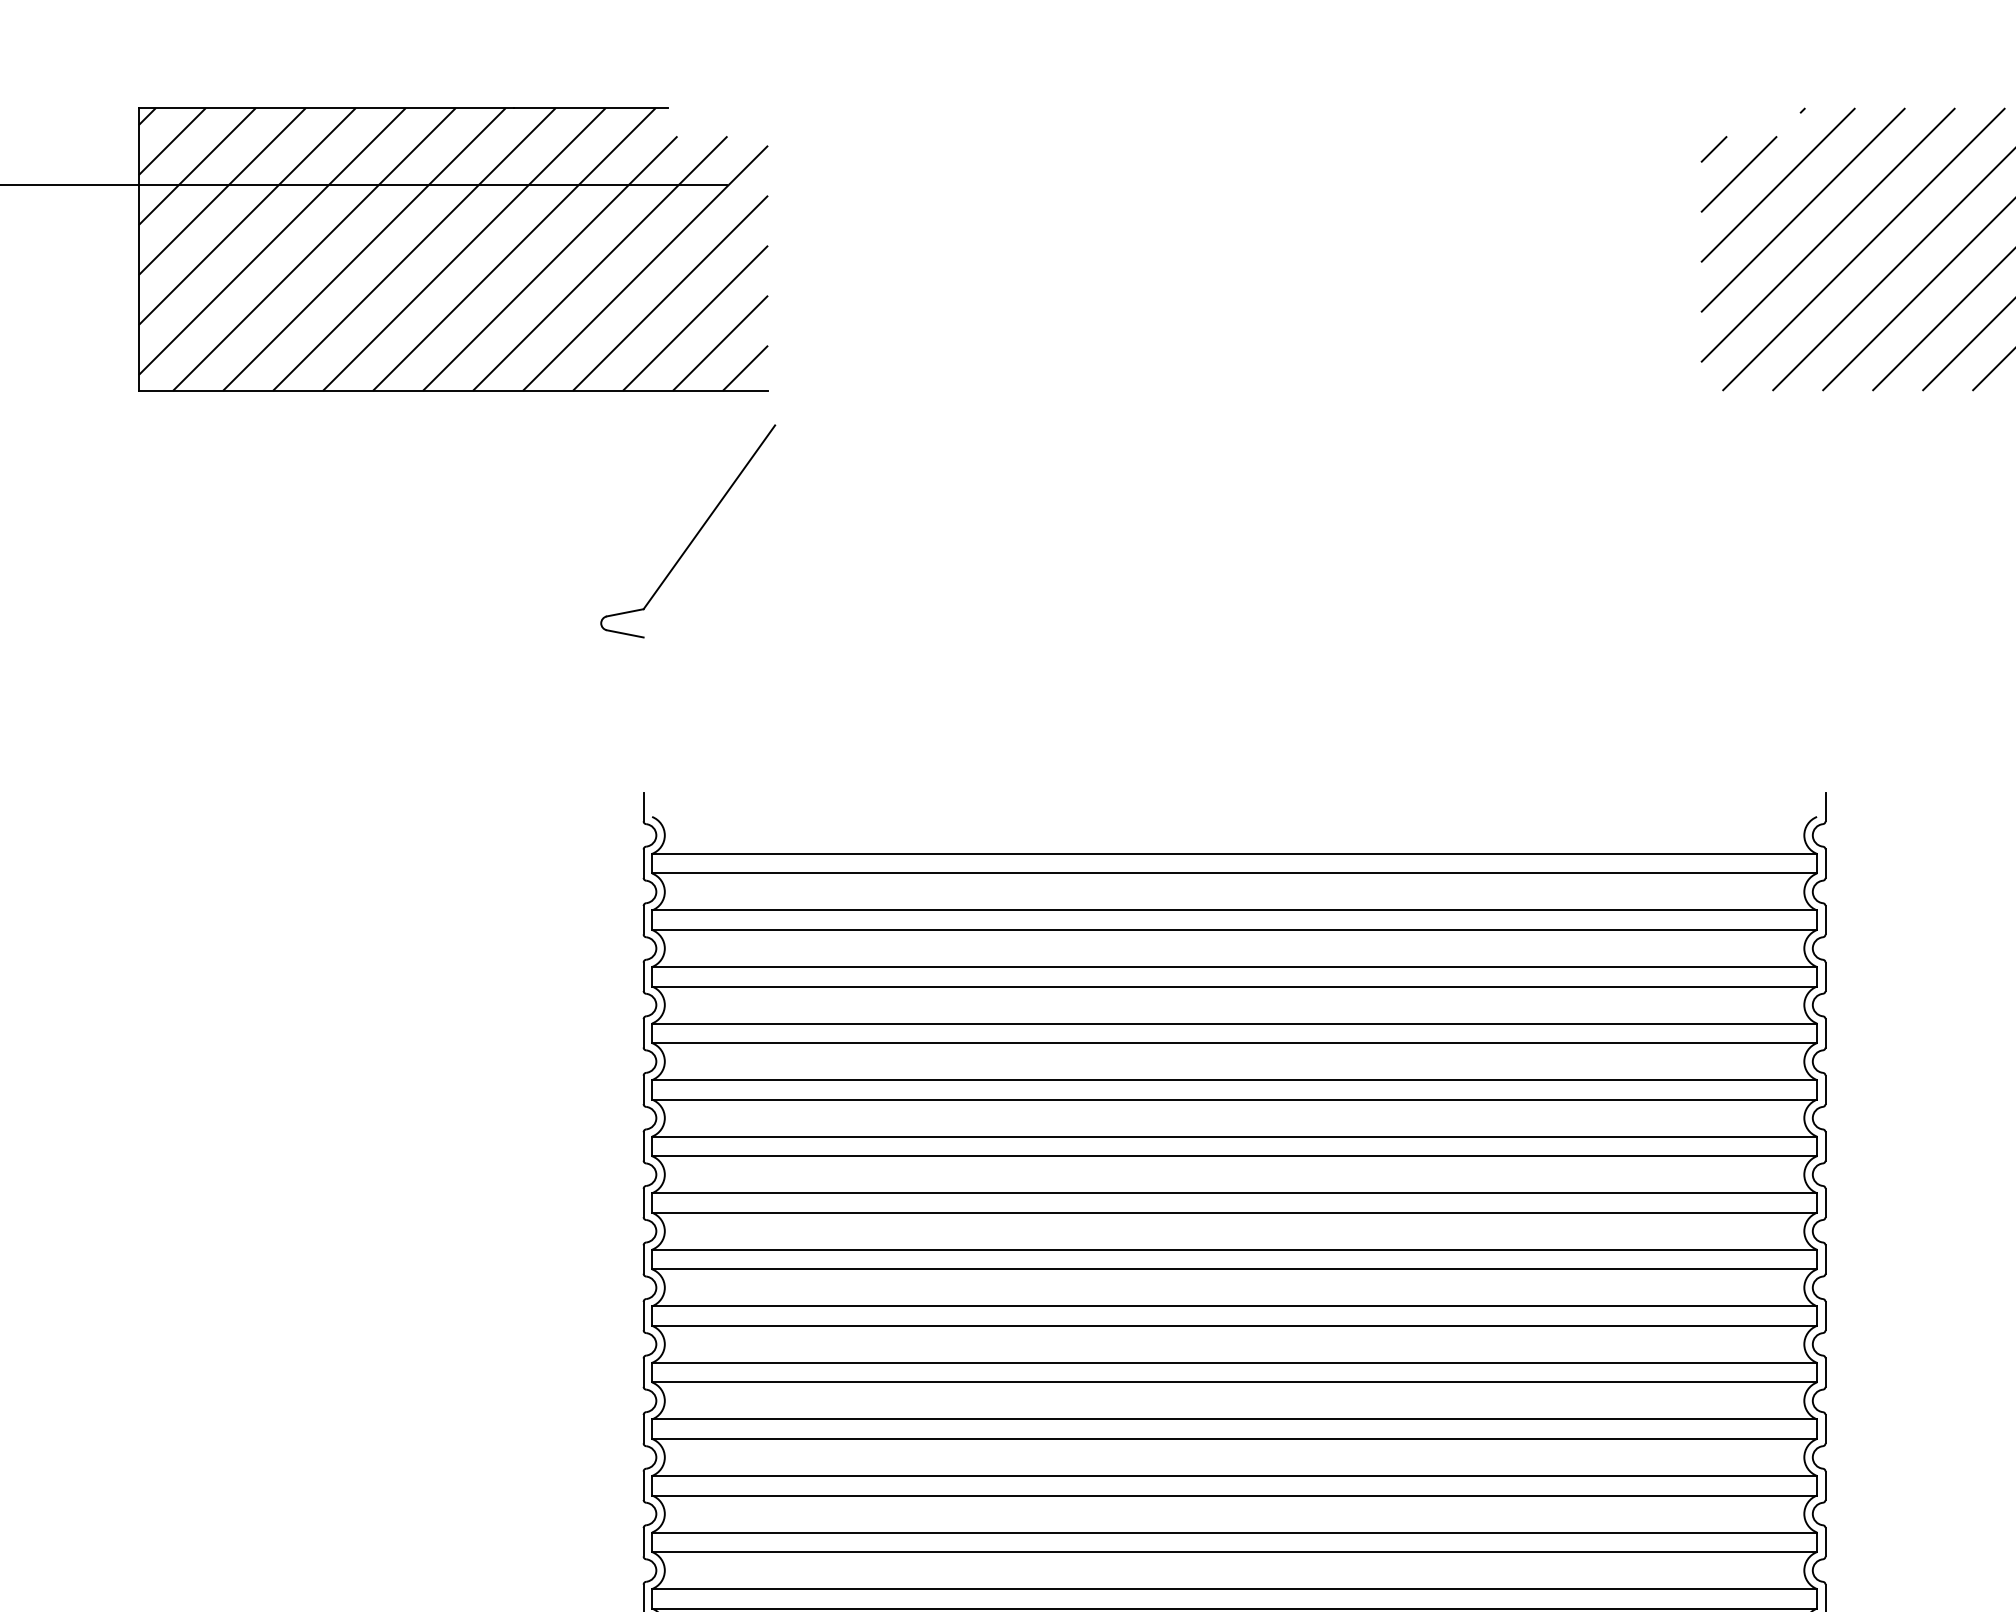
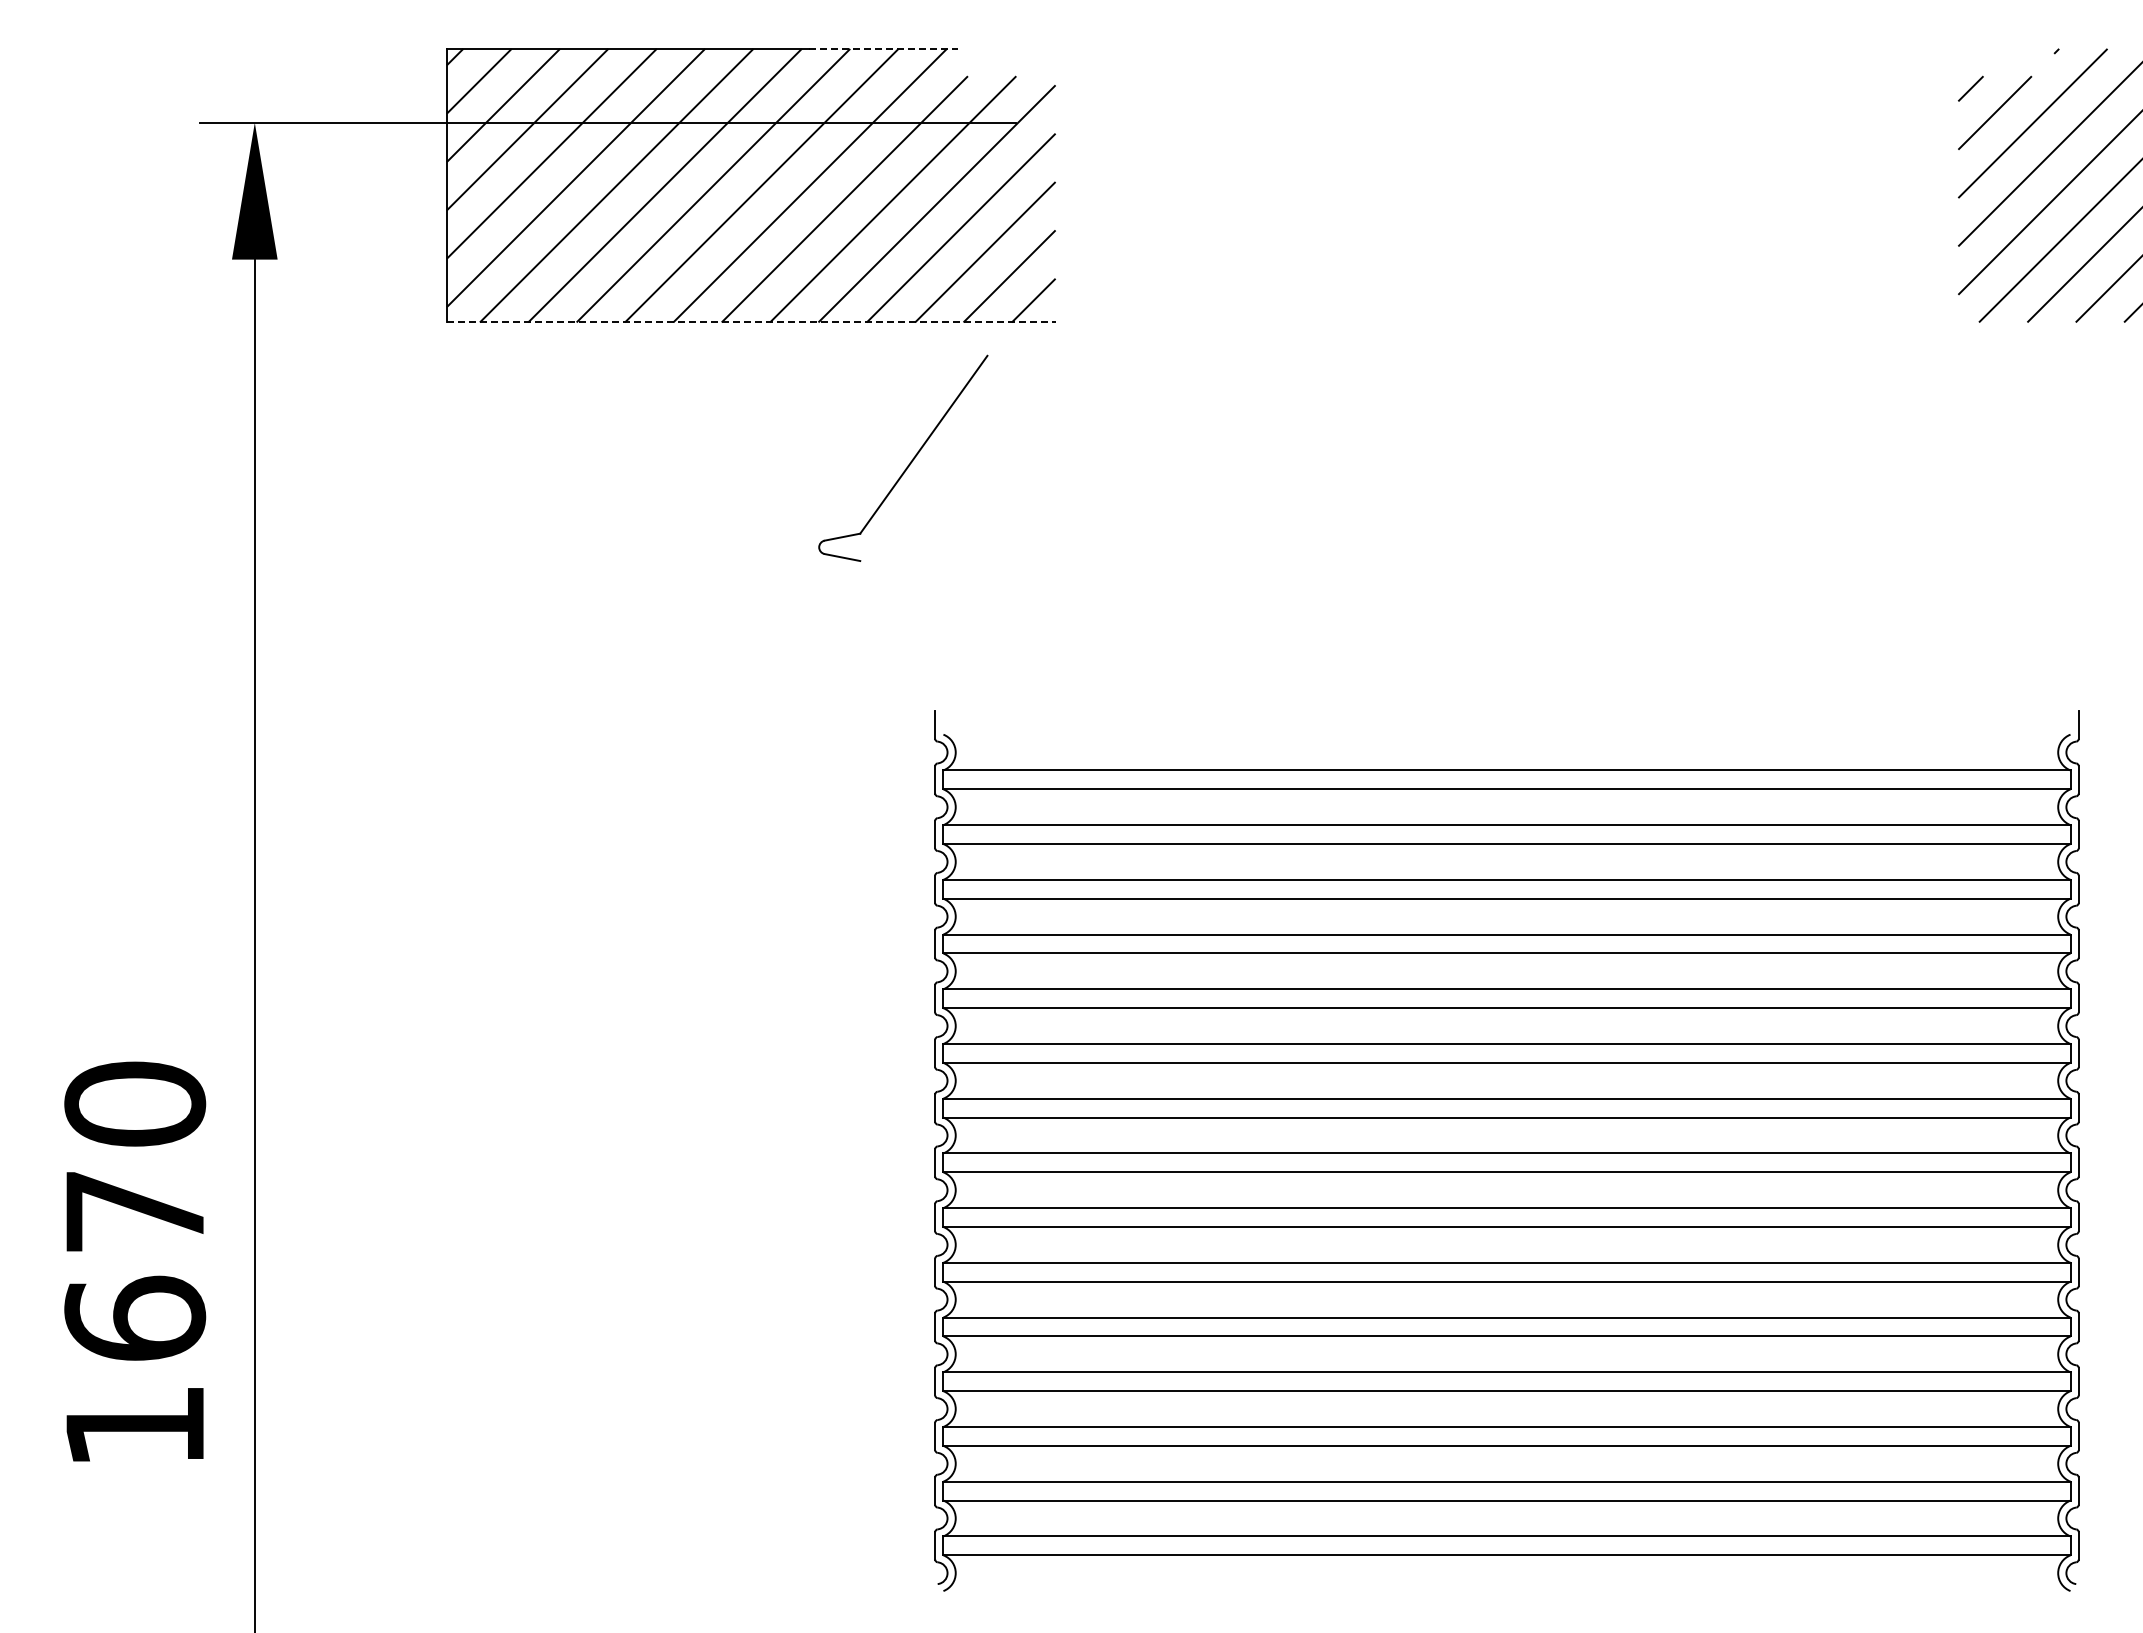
line: (590, 107) -> (883, 48), solid -> dashed
line: (453, 390) -> (751, 322), solid -> dashed
part: (695, 534) -> (910, 461), moved

